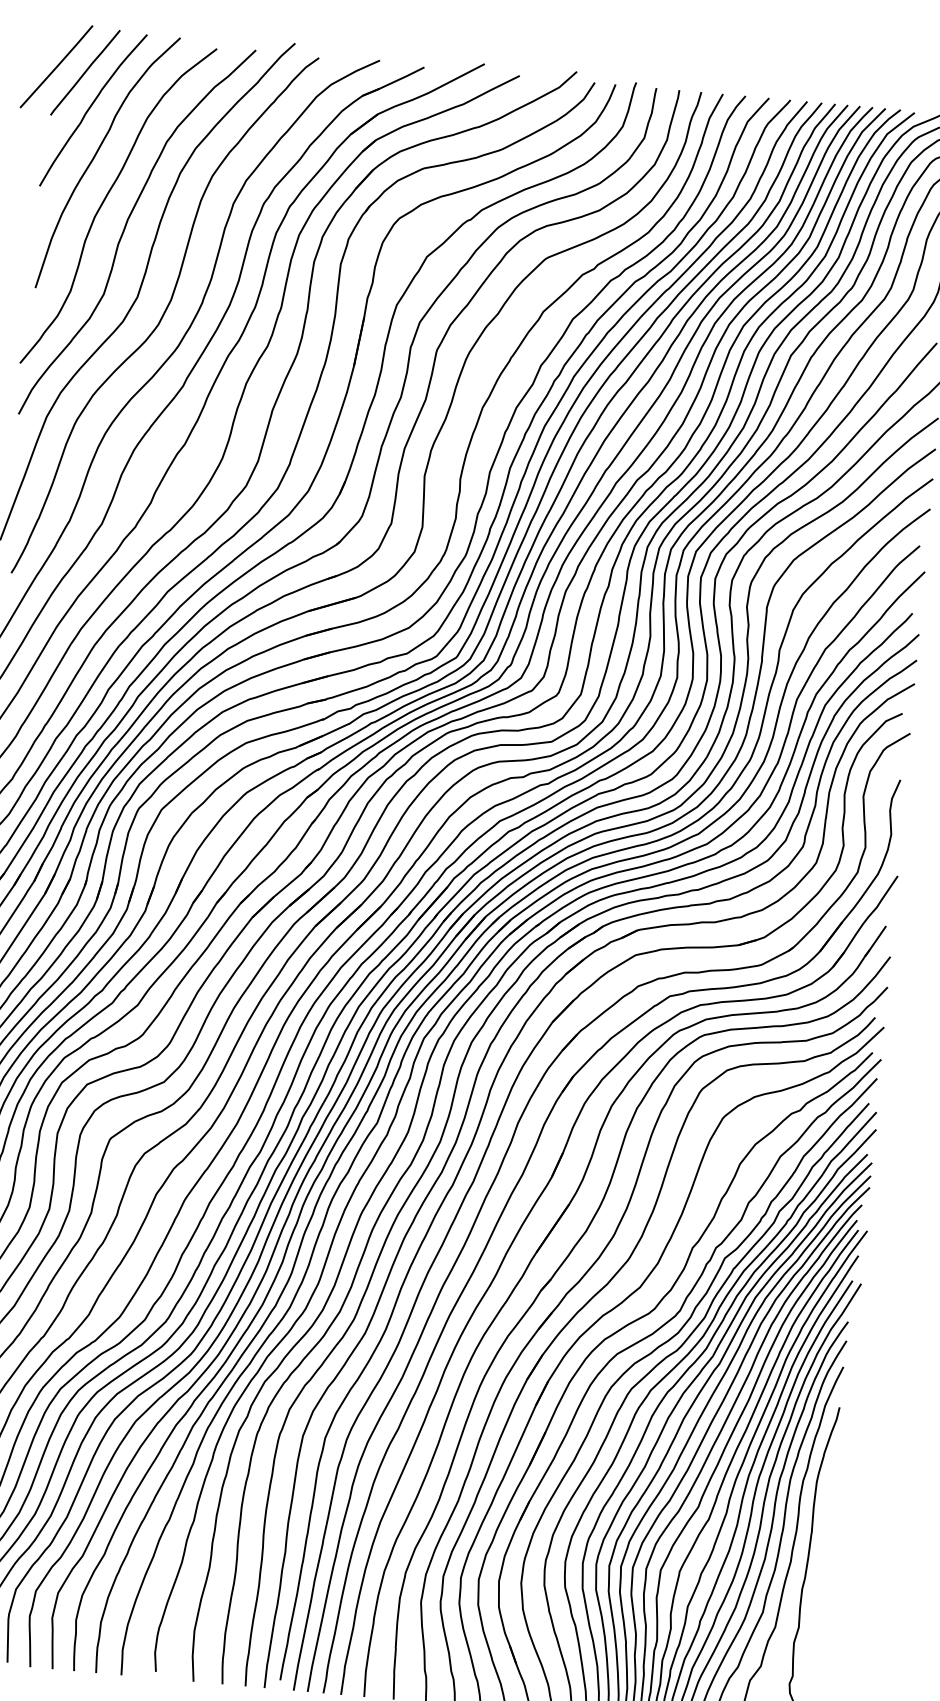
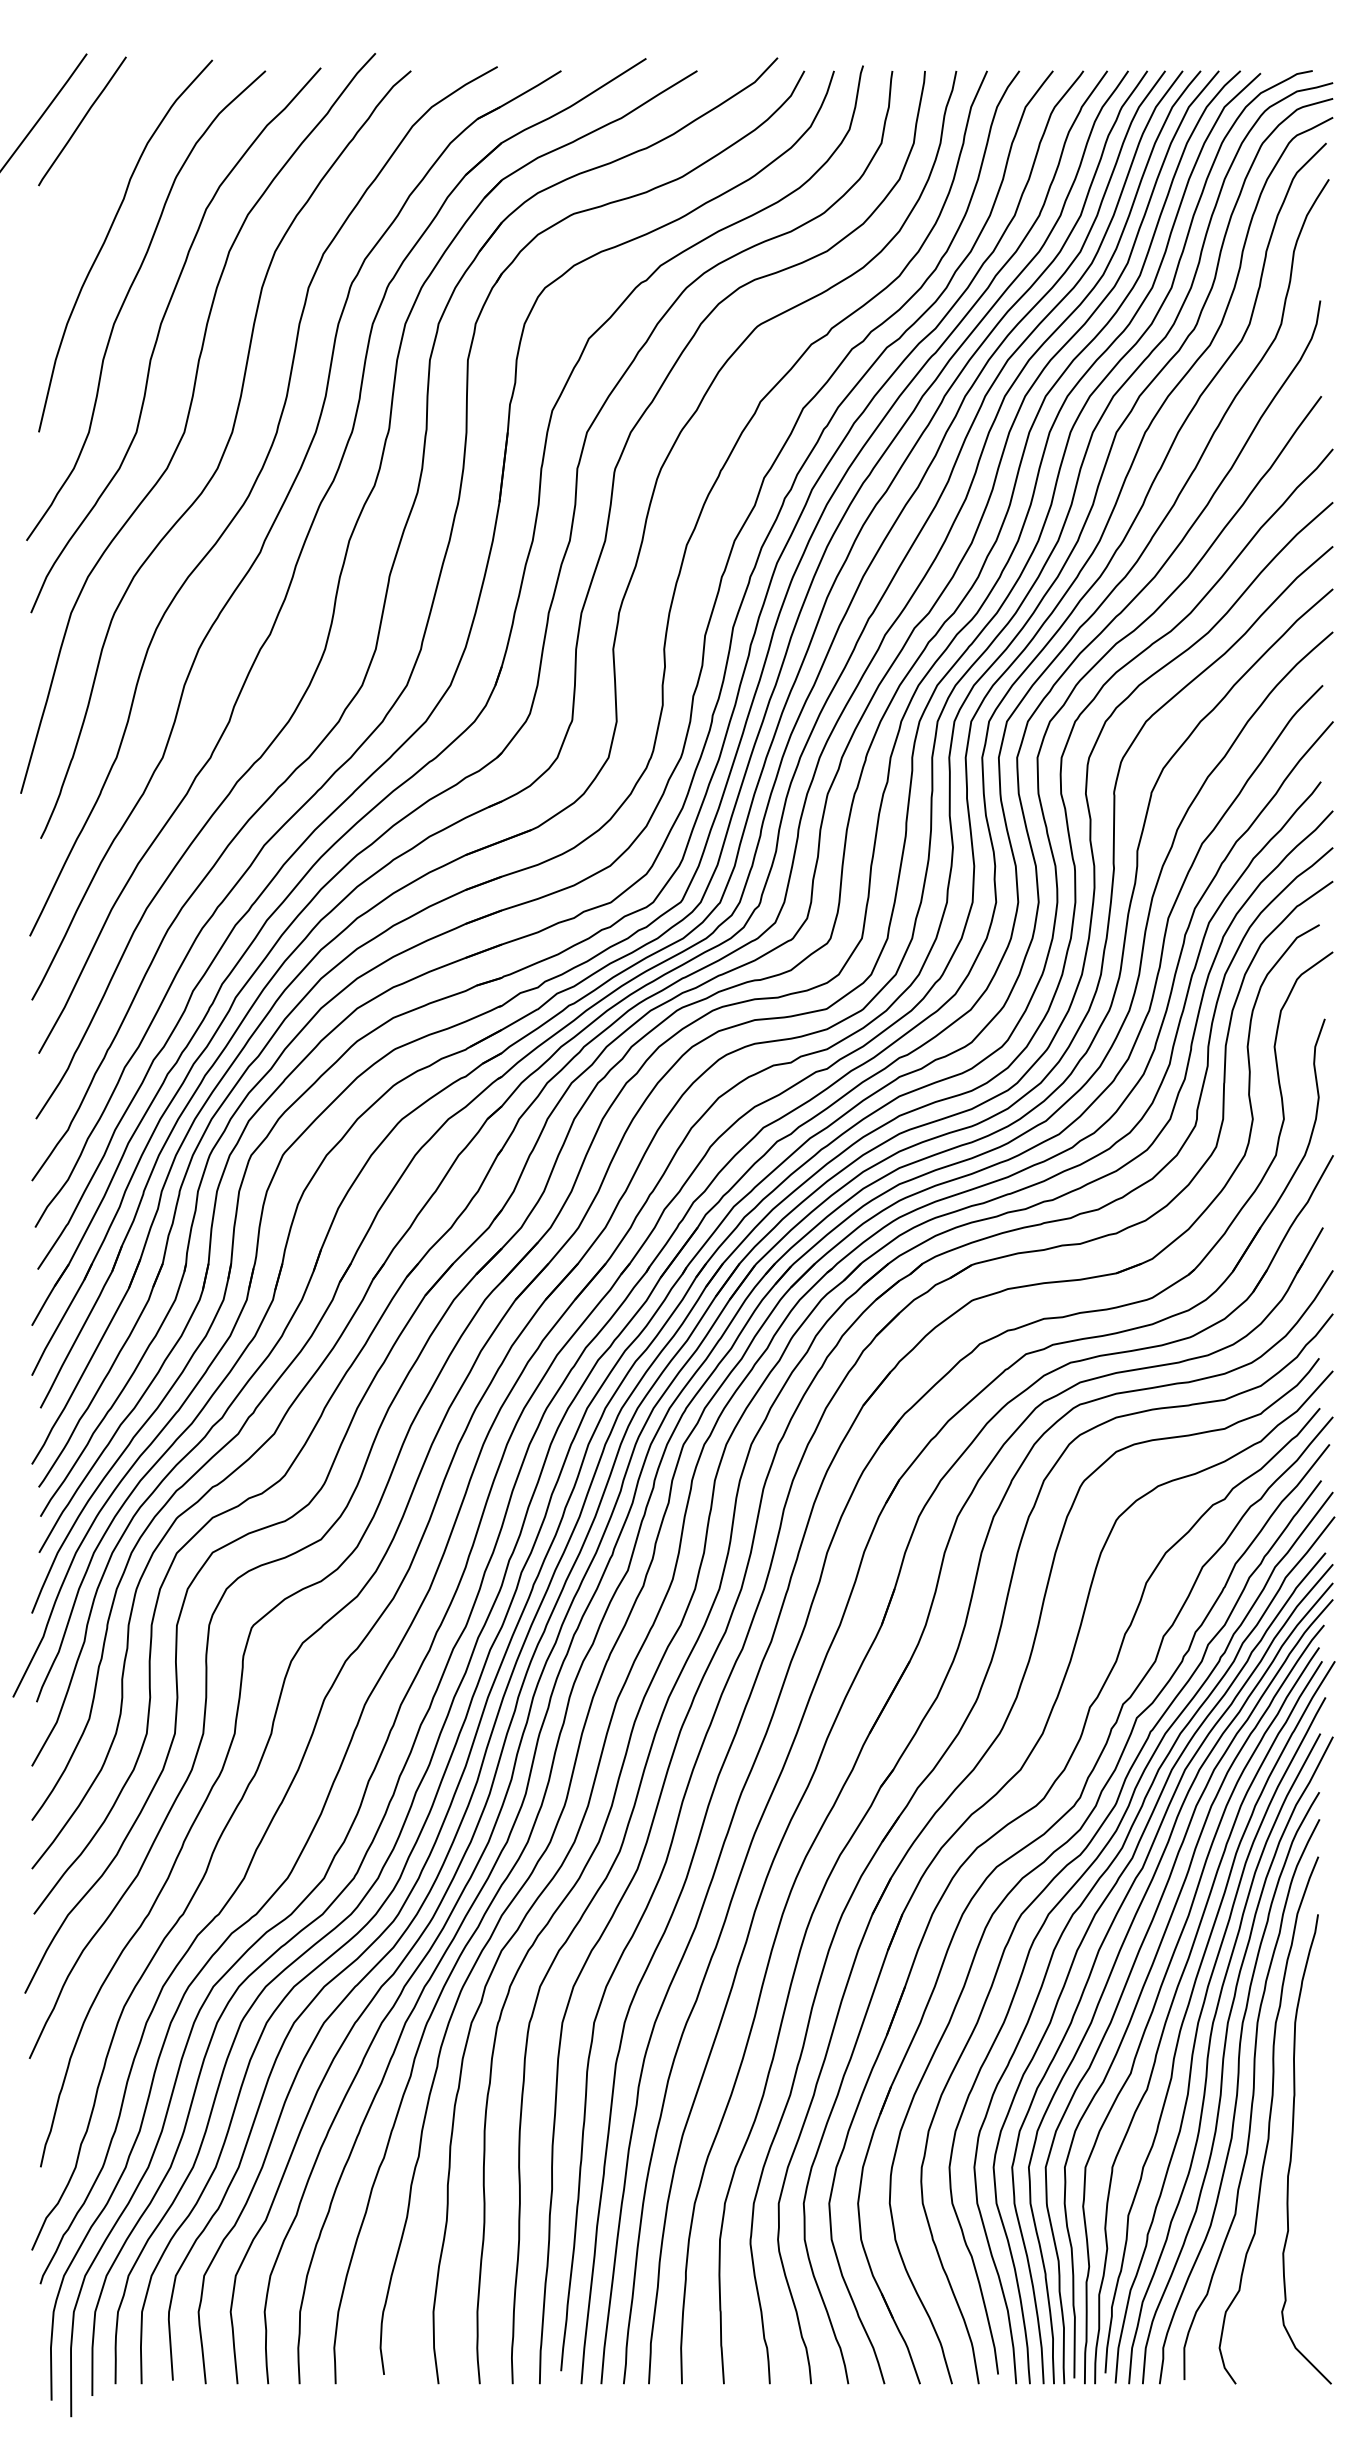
curve: (90, 108) -> (93, 171), removed

